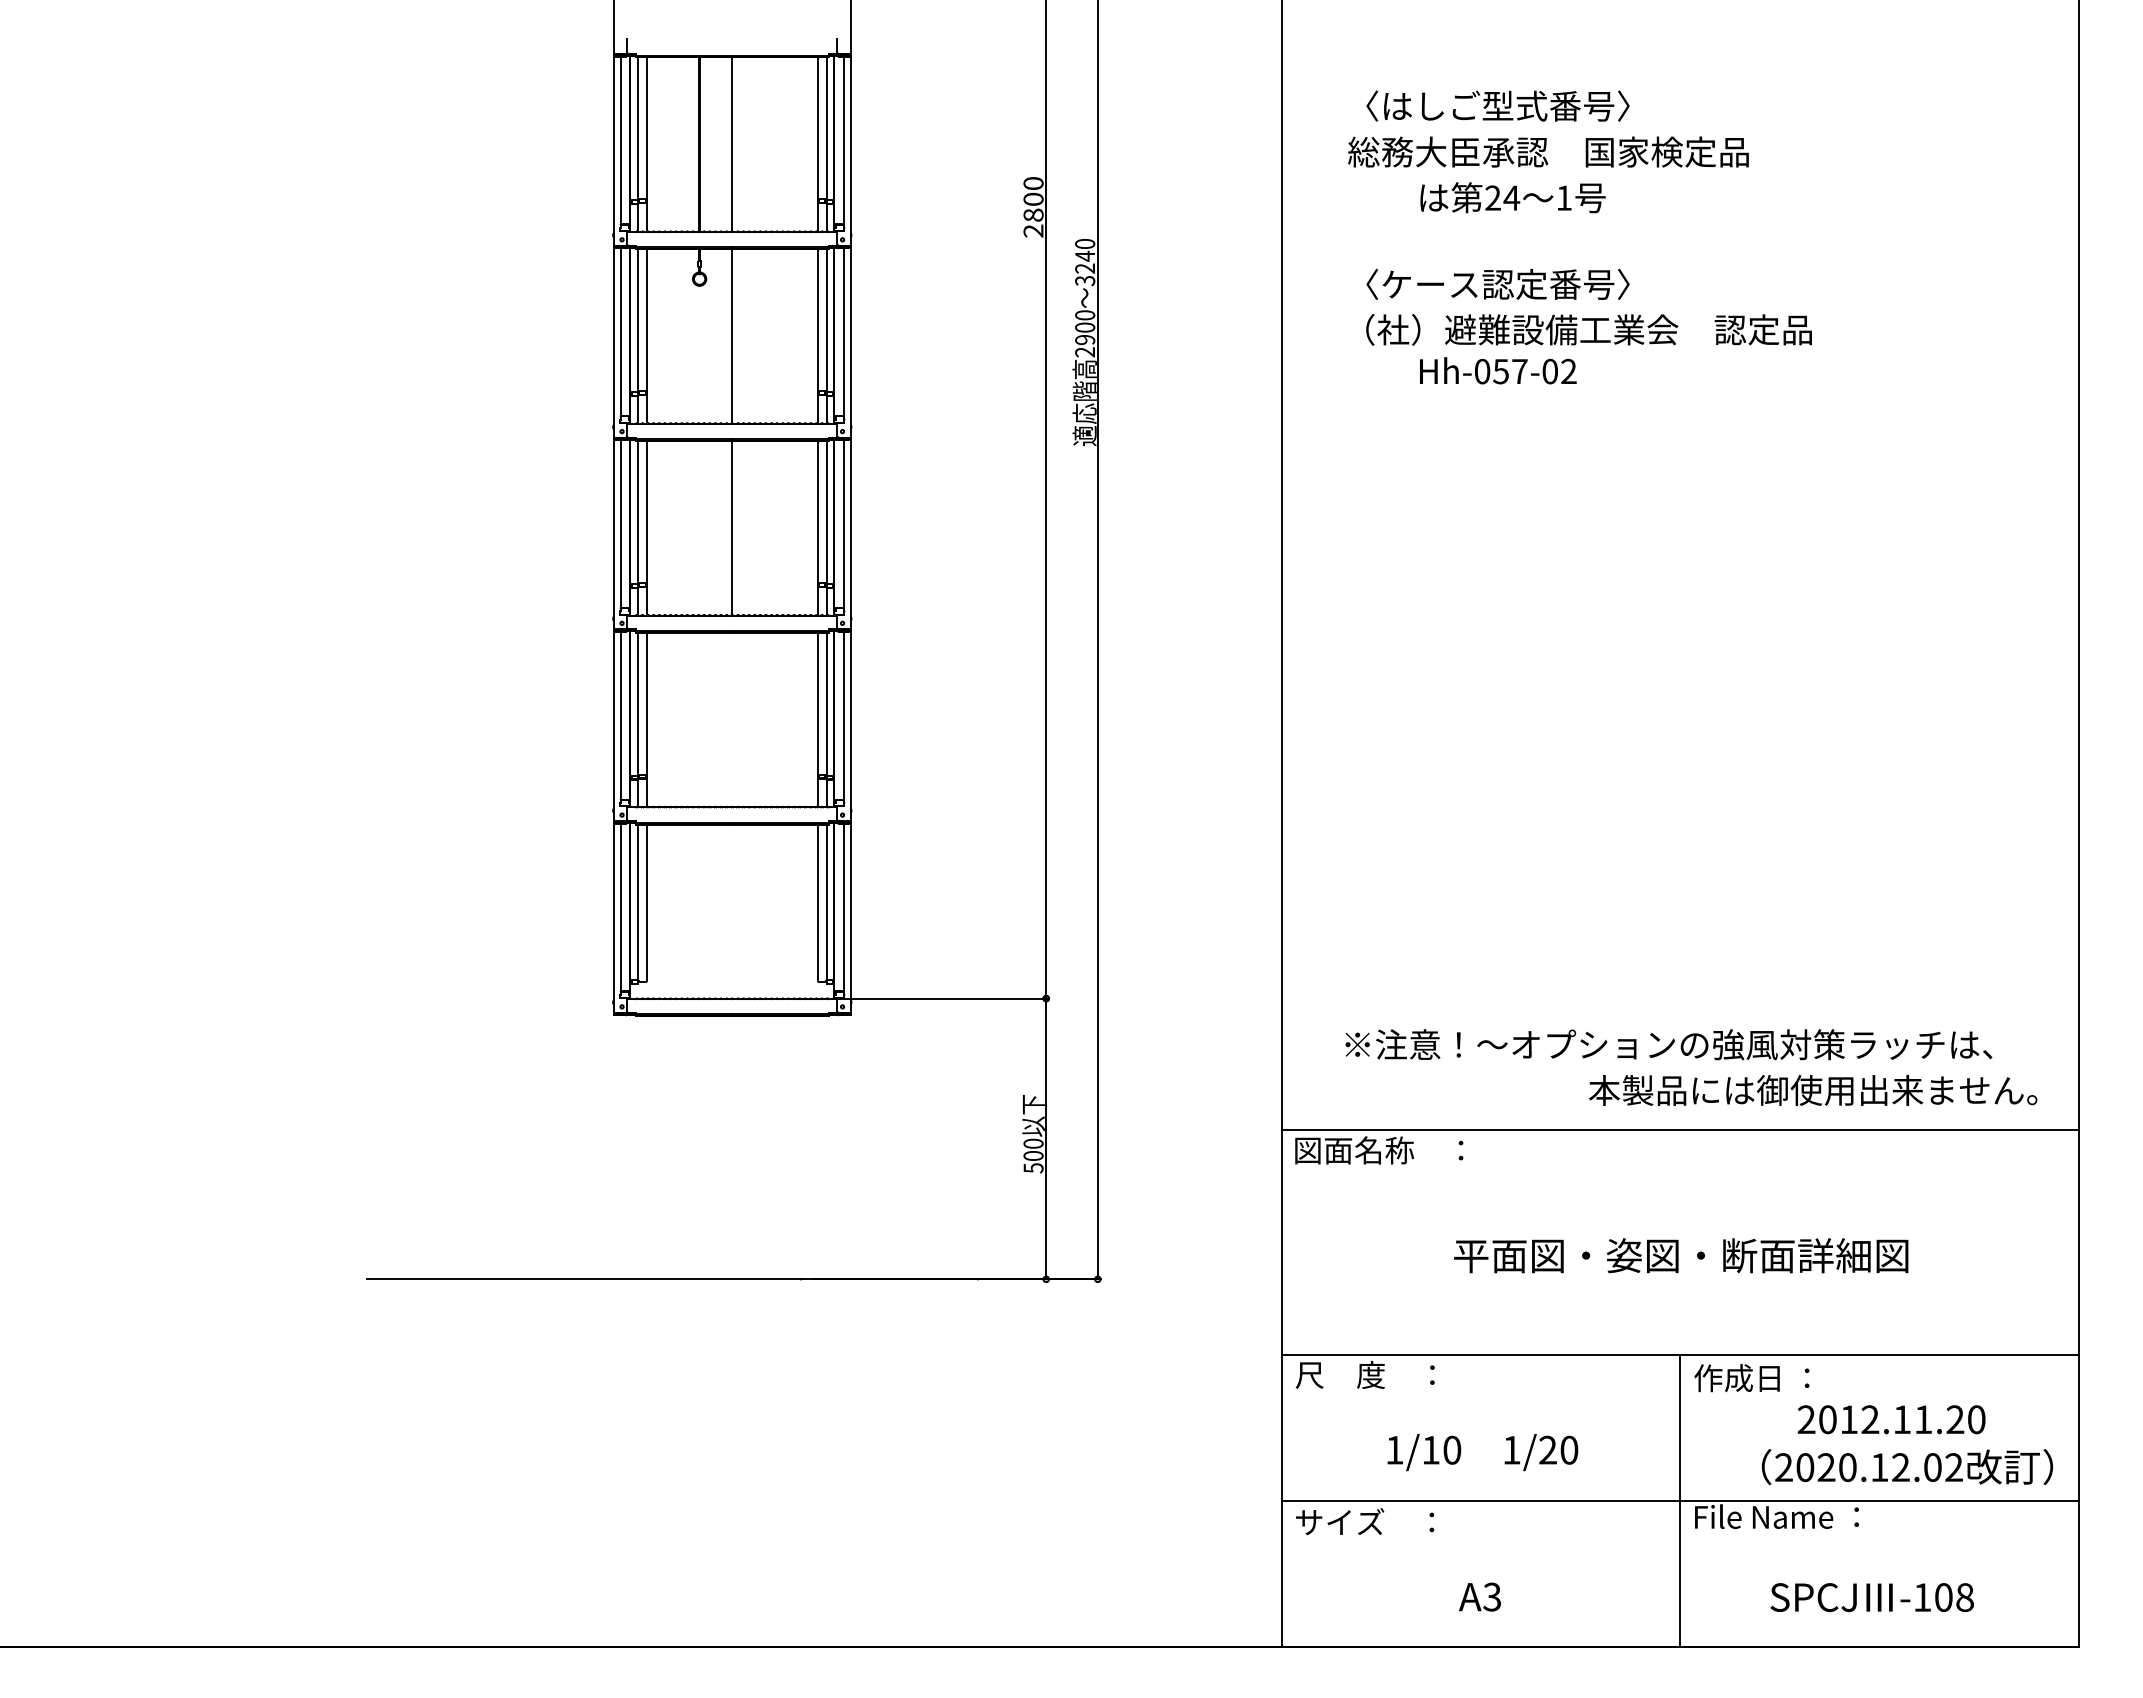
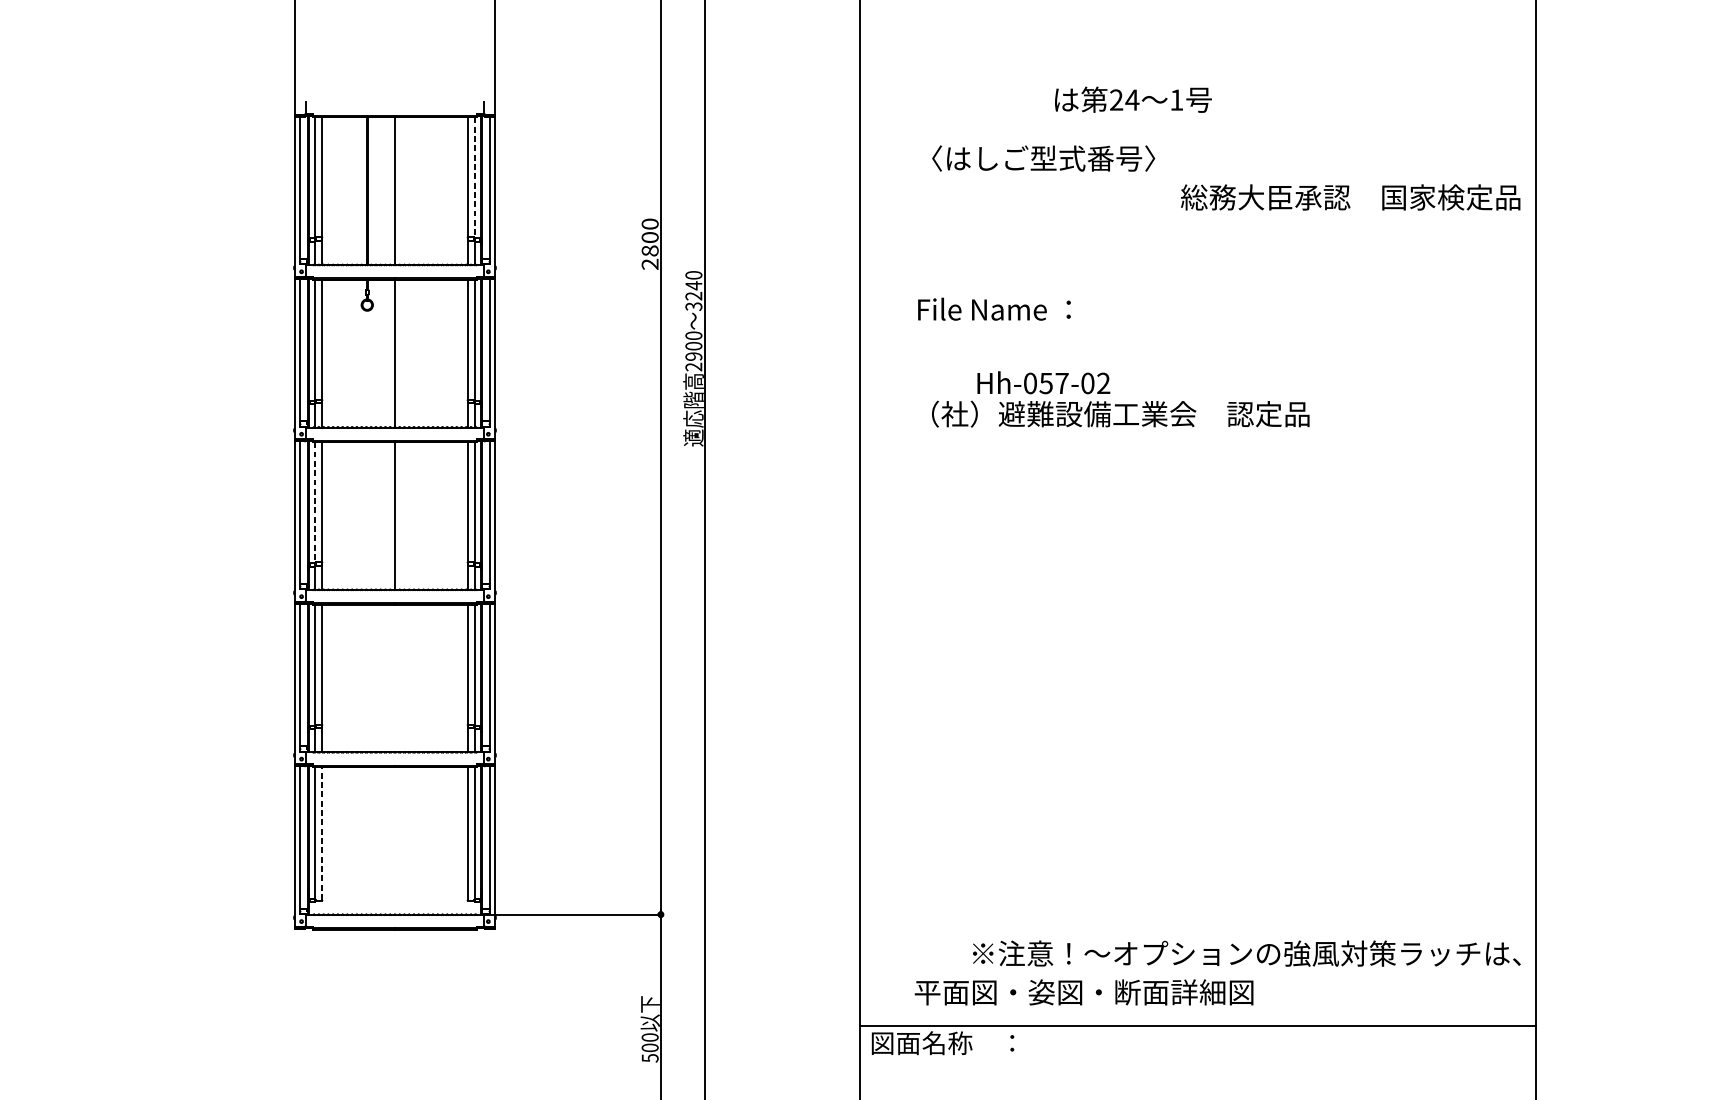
line: (826, 129) -> (474, 178), solid -> dashed
text: (1548, 151) -> (1350, 196), moved
text: (1512, 197) -> (1132, 99), moved
text: (1489, 283) -> (1036, 308), 〈ケース認定番号〉 -> File Name ：
text: (1588, 329) -> (1120, 413), moved
line: (637, 512) -> (314, 502), solid -> dashed
line: (646, 902) -> (322, 833), solid -> dashed
text: (1668, 1044) -> (1246, 953), moved
text: (1691, 1090) -> (1207, 992), 本製品には御使用出来ません。 -> 平面図・姿図・断面詳細図

